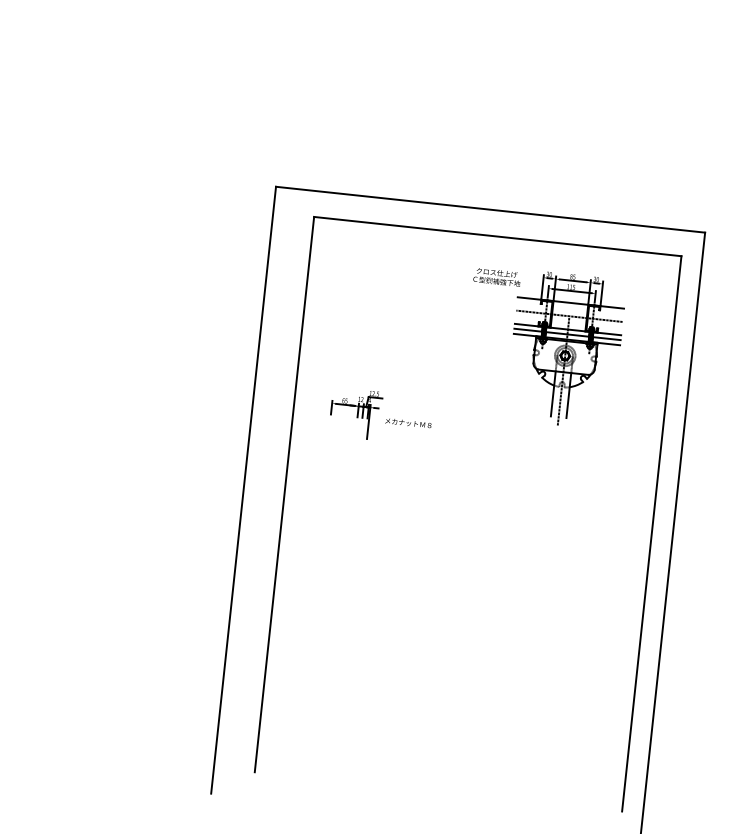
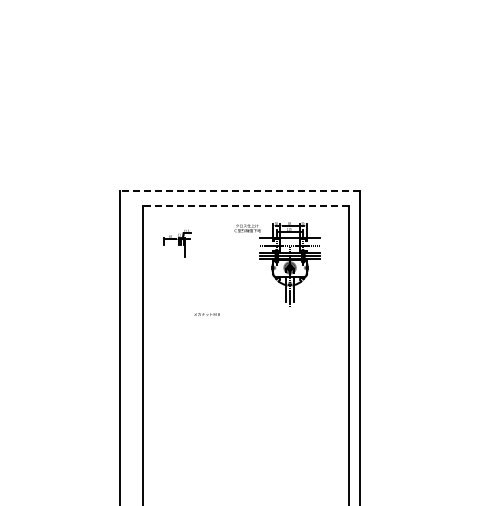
line: (489, 209) -> (239, 191), solid -> dashed
line: (497, 236) -> (245, 205), solid -> dashed
part: (356, 413) -> (177, 243), moved

